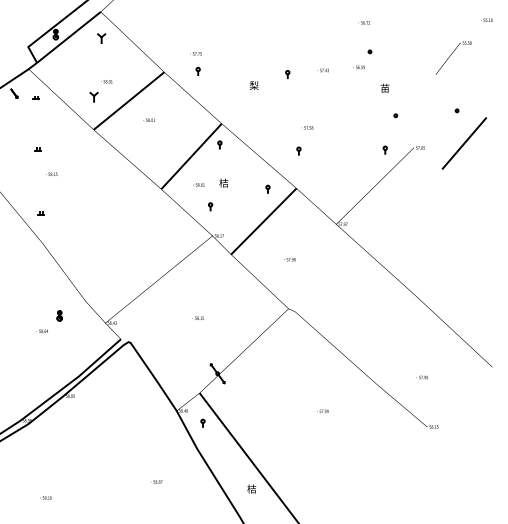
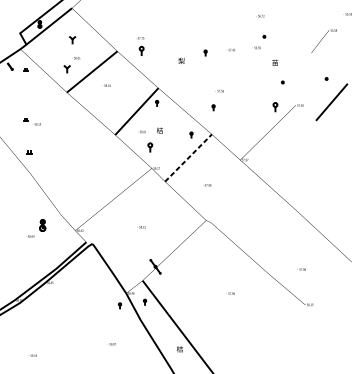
part: (101, 38) -> (72, 40), moved
part: (197, 70) -> (141, 50), size x1.6
part: (37, 149) -> (25, 120), moved
part: (384, 149) -> (274, 106), size x1.6
part: (210, 206) -> (150, 147), size x1.6
line: (263, 221) -> (188, 158), solid -> dashed
part: (59, 315) -> (42, 225), size x1.6
part: (167, 427) -> (119, 305), added

